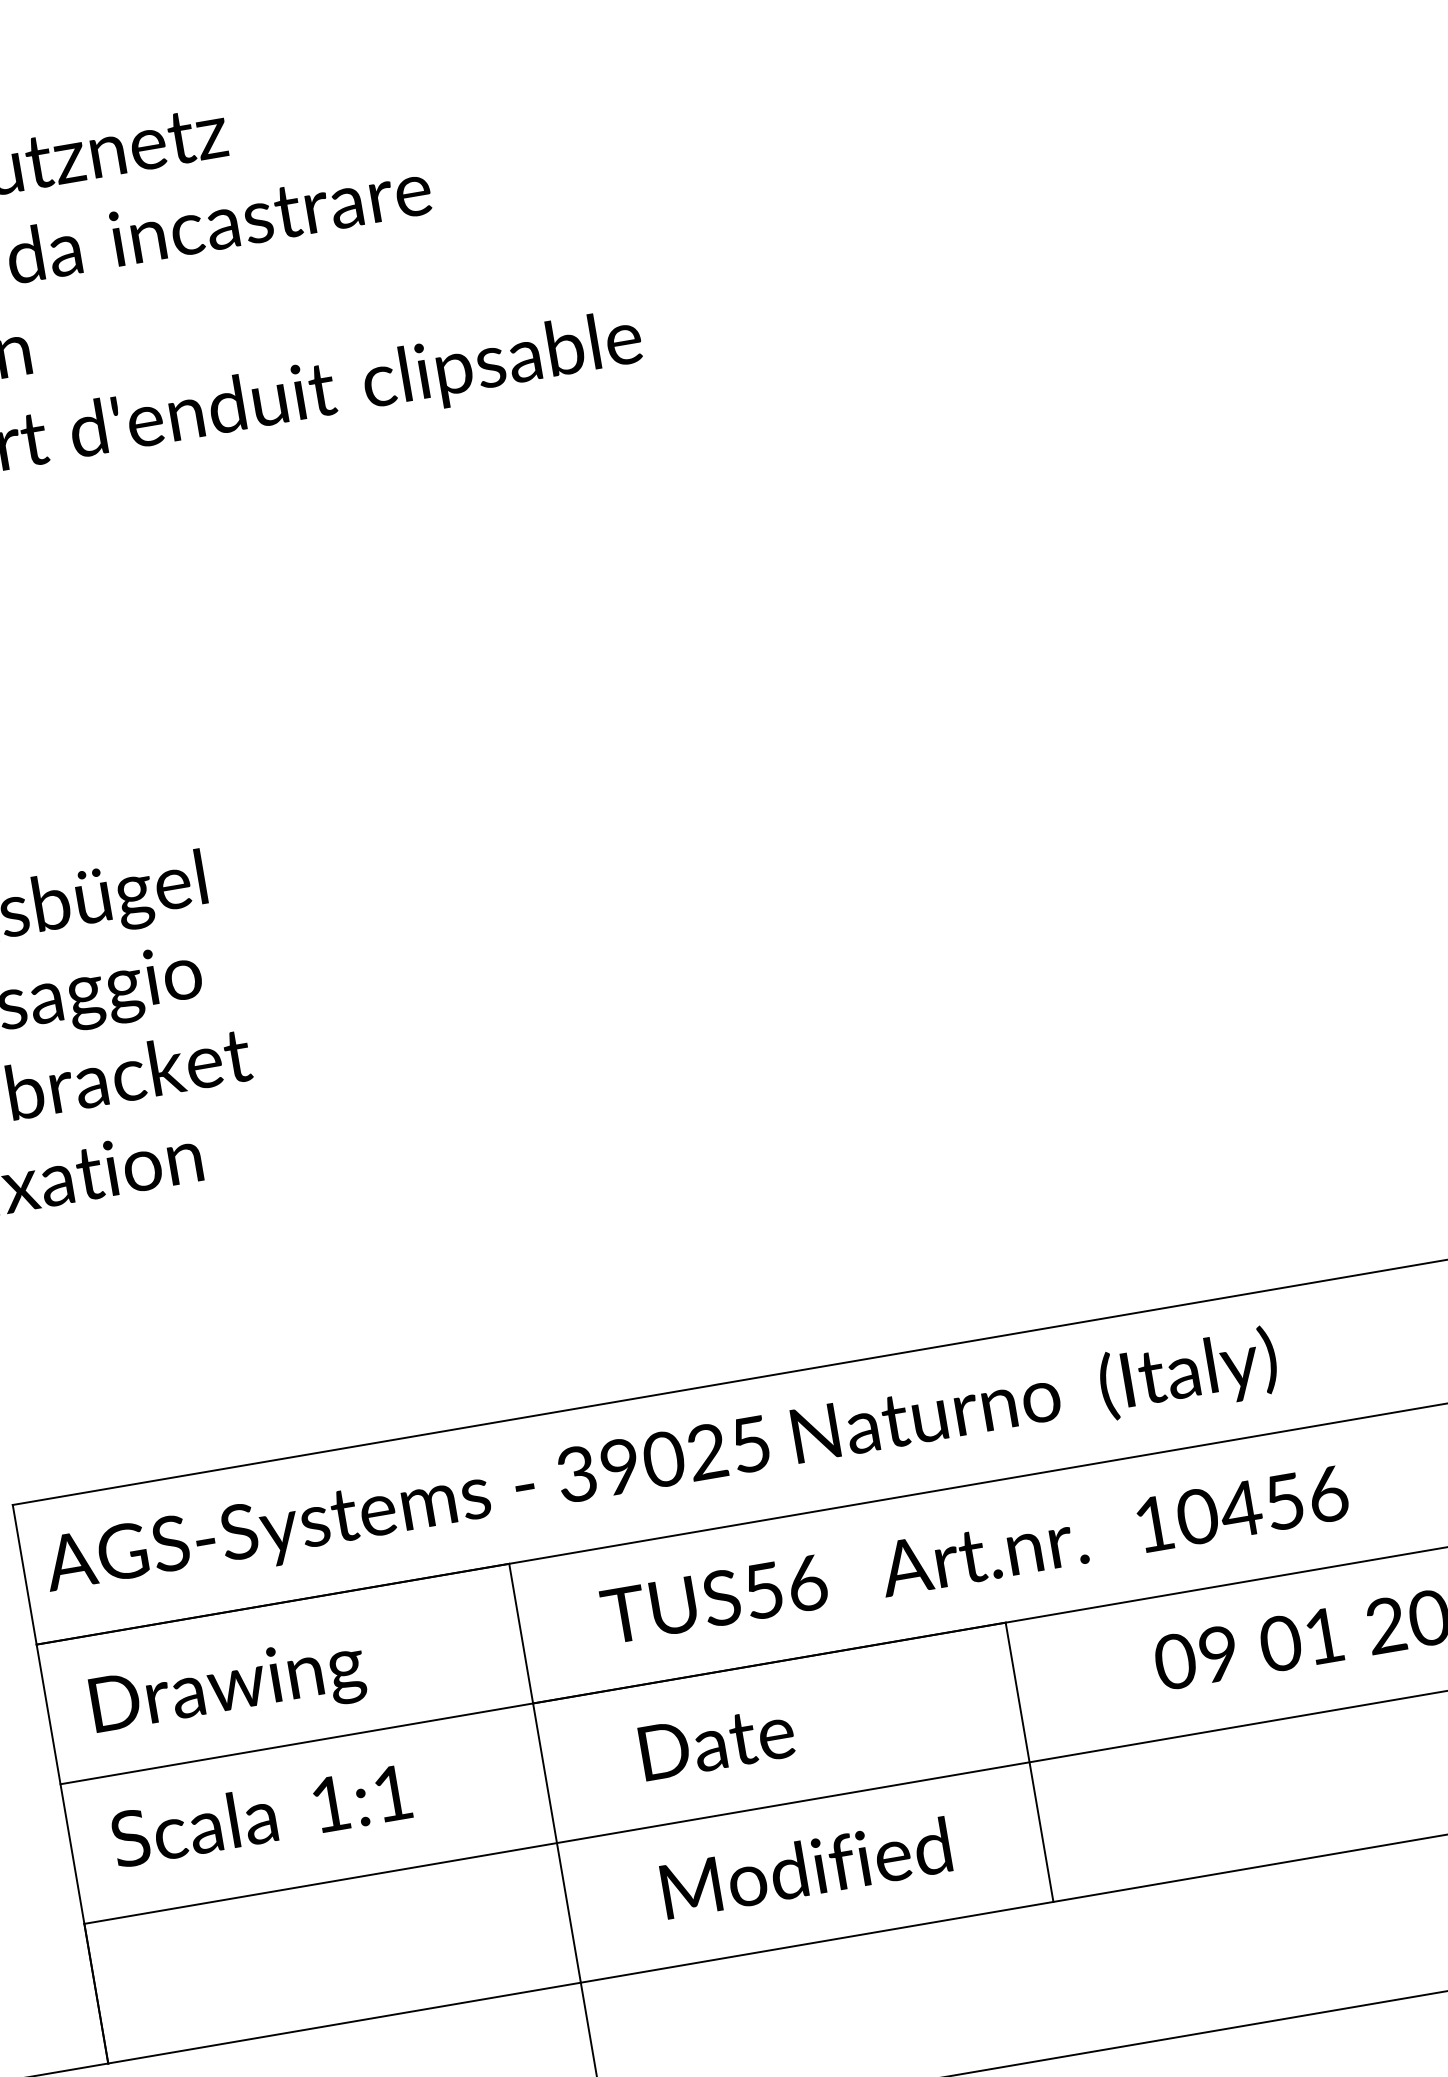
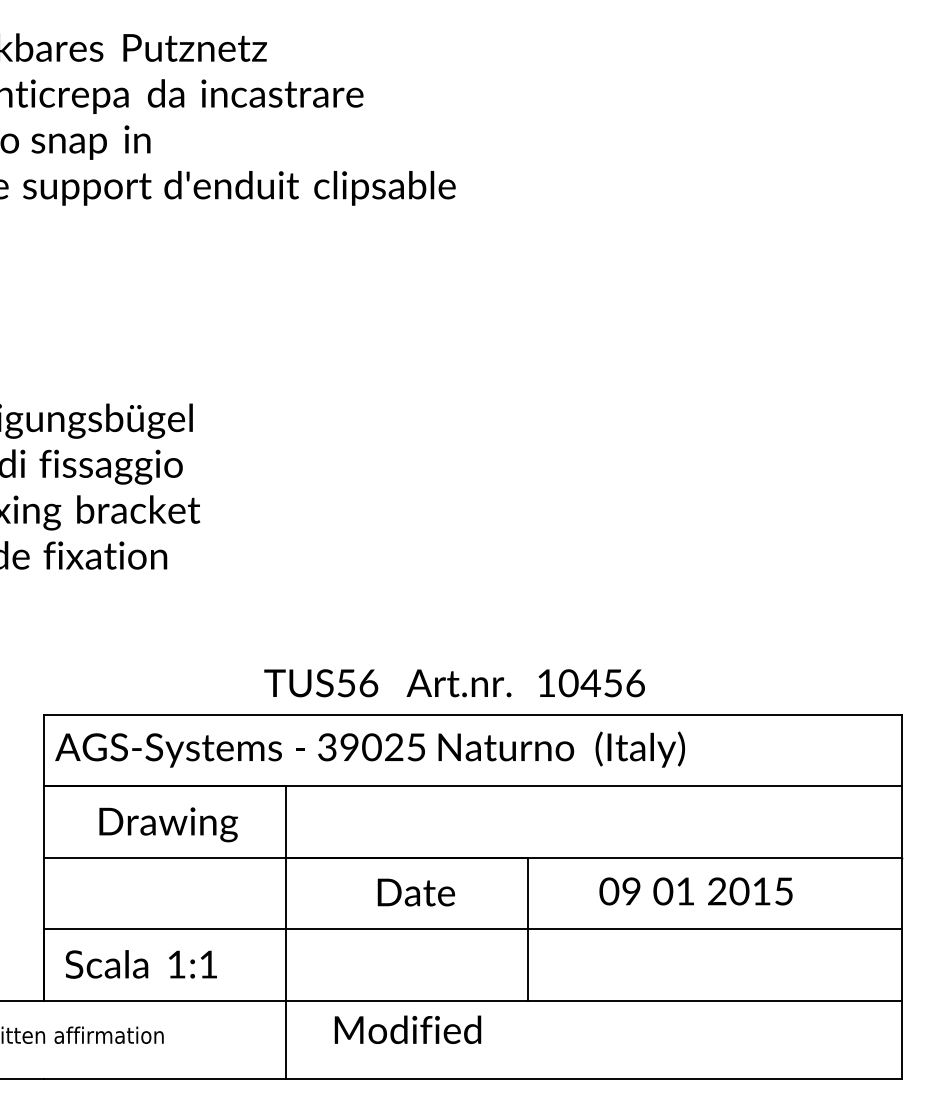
text: (974, 1555) -> (454, 683), moved
text: (228, 1688) -> (168, 824), moved
text: (715, 1742) -> (415, 892), moved
text: (261, 1815) -> (141, 964), moved
text: (805, 1867) -> (407, 1029), moved

